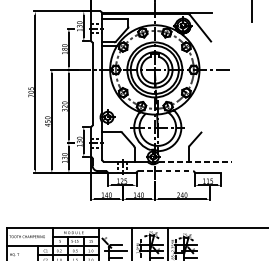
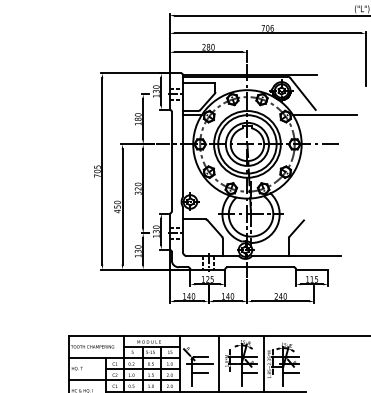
line: (218, 46) -> (324, 115), added
line: (196, 161) -> (297, 255), dashed -> solid
line: (166, 171) -> (261, 267), dashed -> solid

